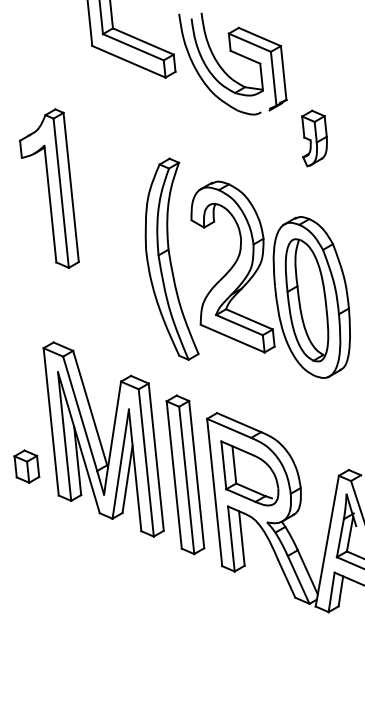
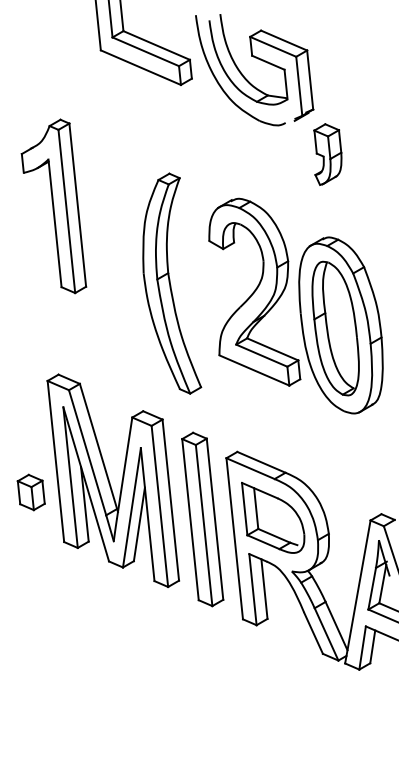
part: (314, 138) -> (327, 154), moved
part: (172, 259) -> (172, 283), moved
part: (26, 466) -> (30, 492), moved

